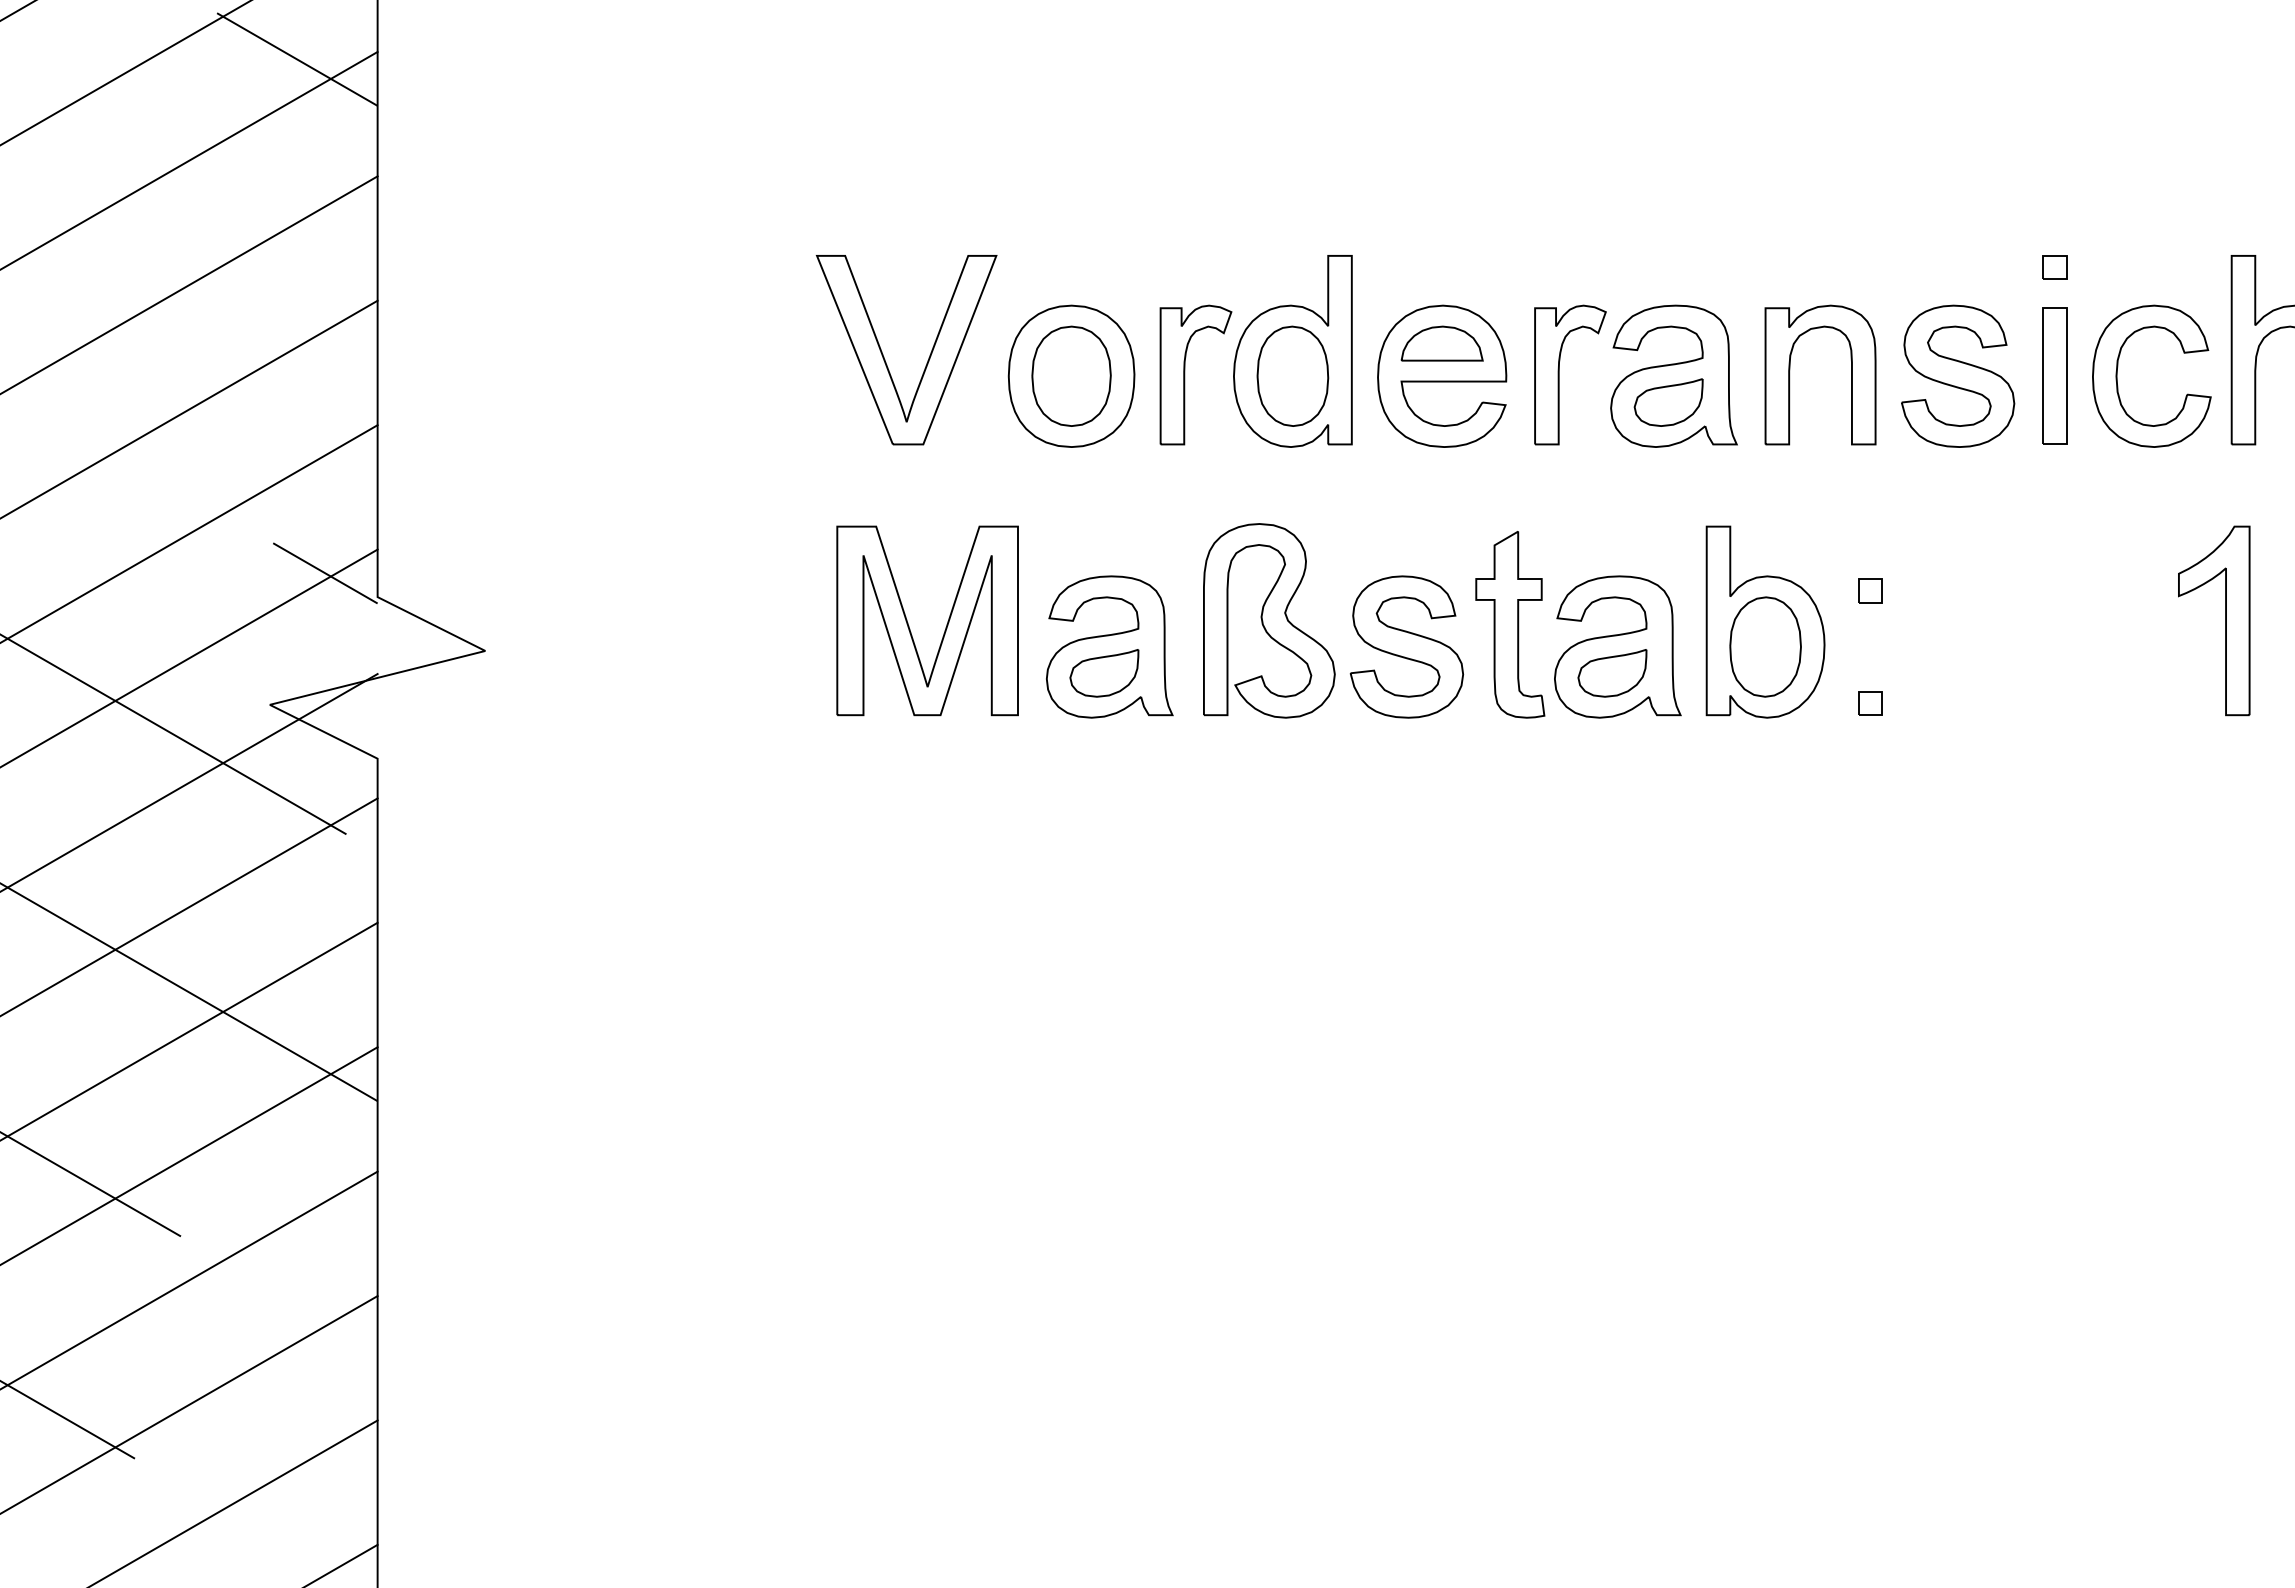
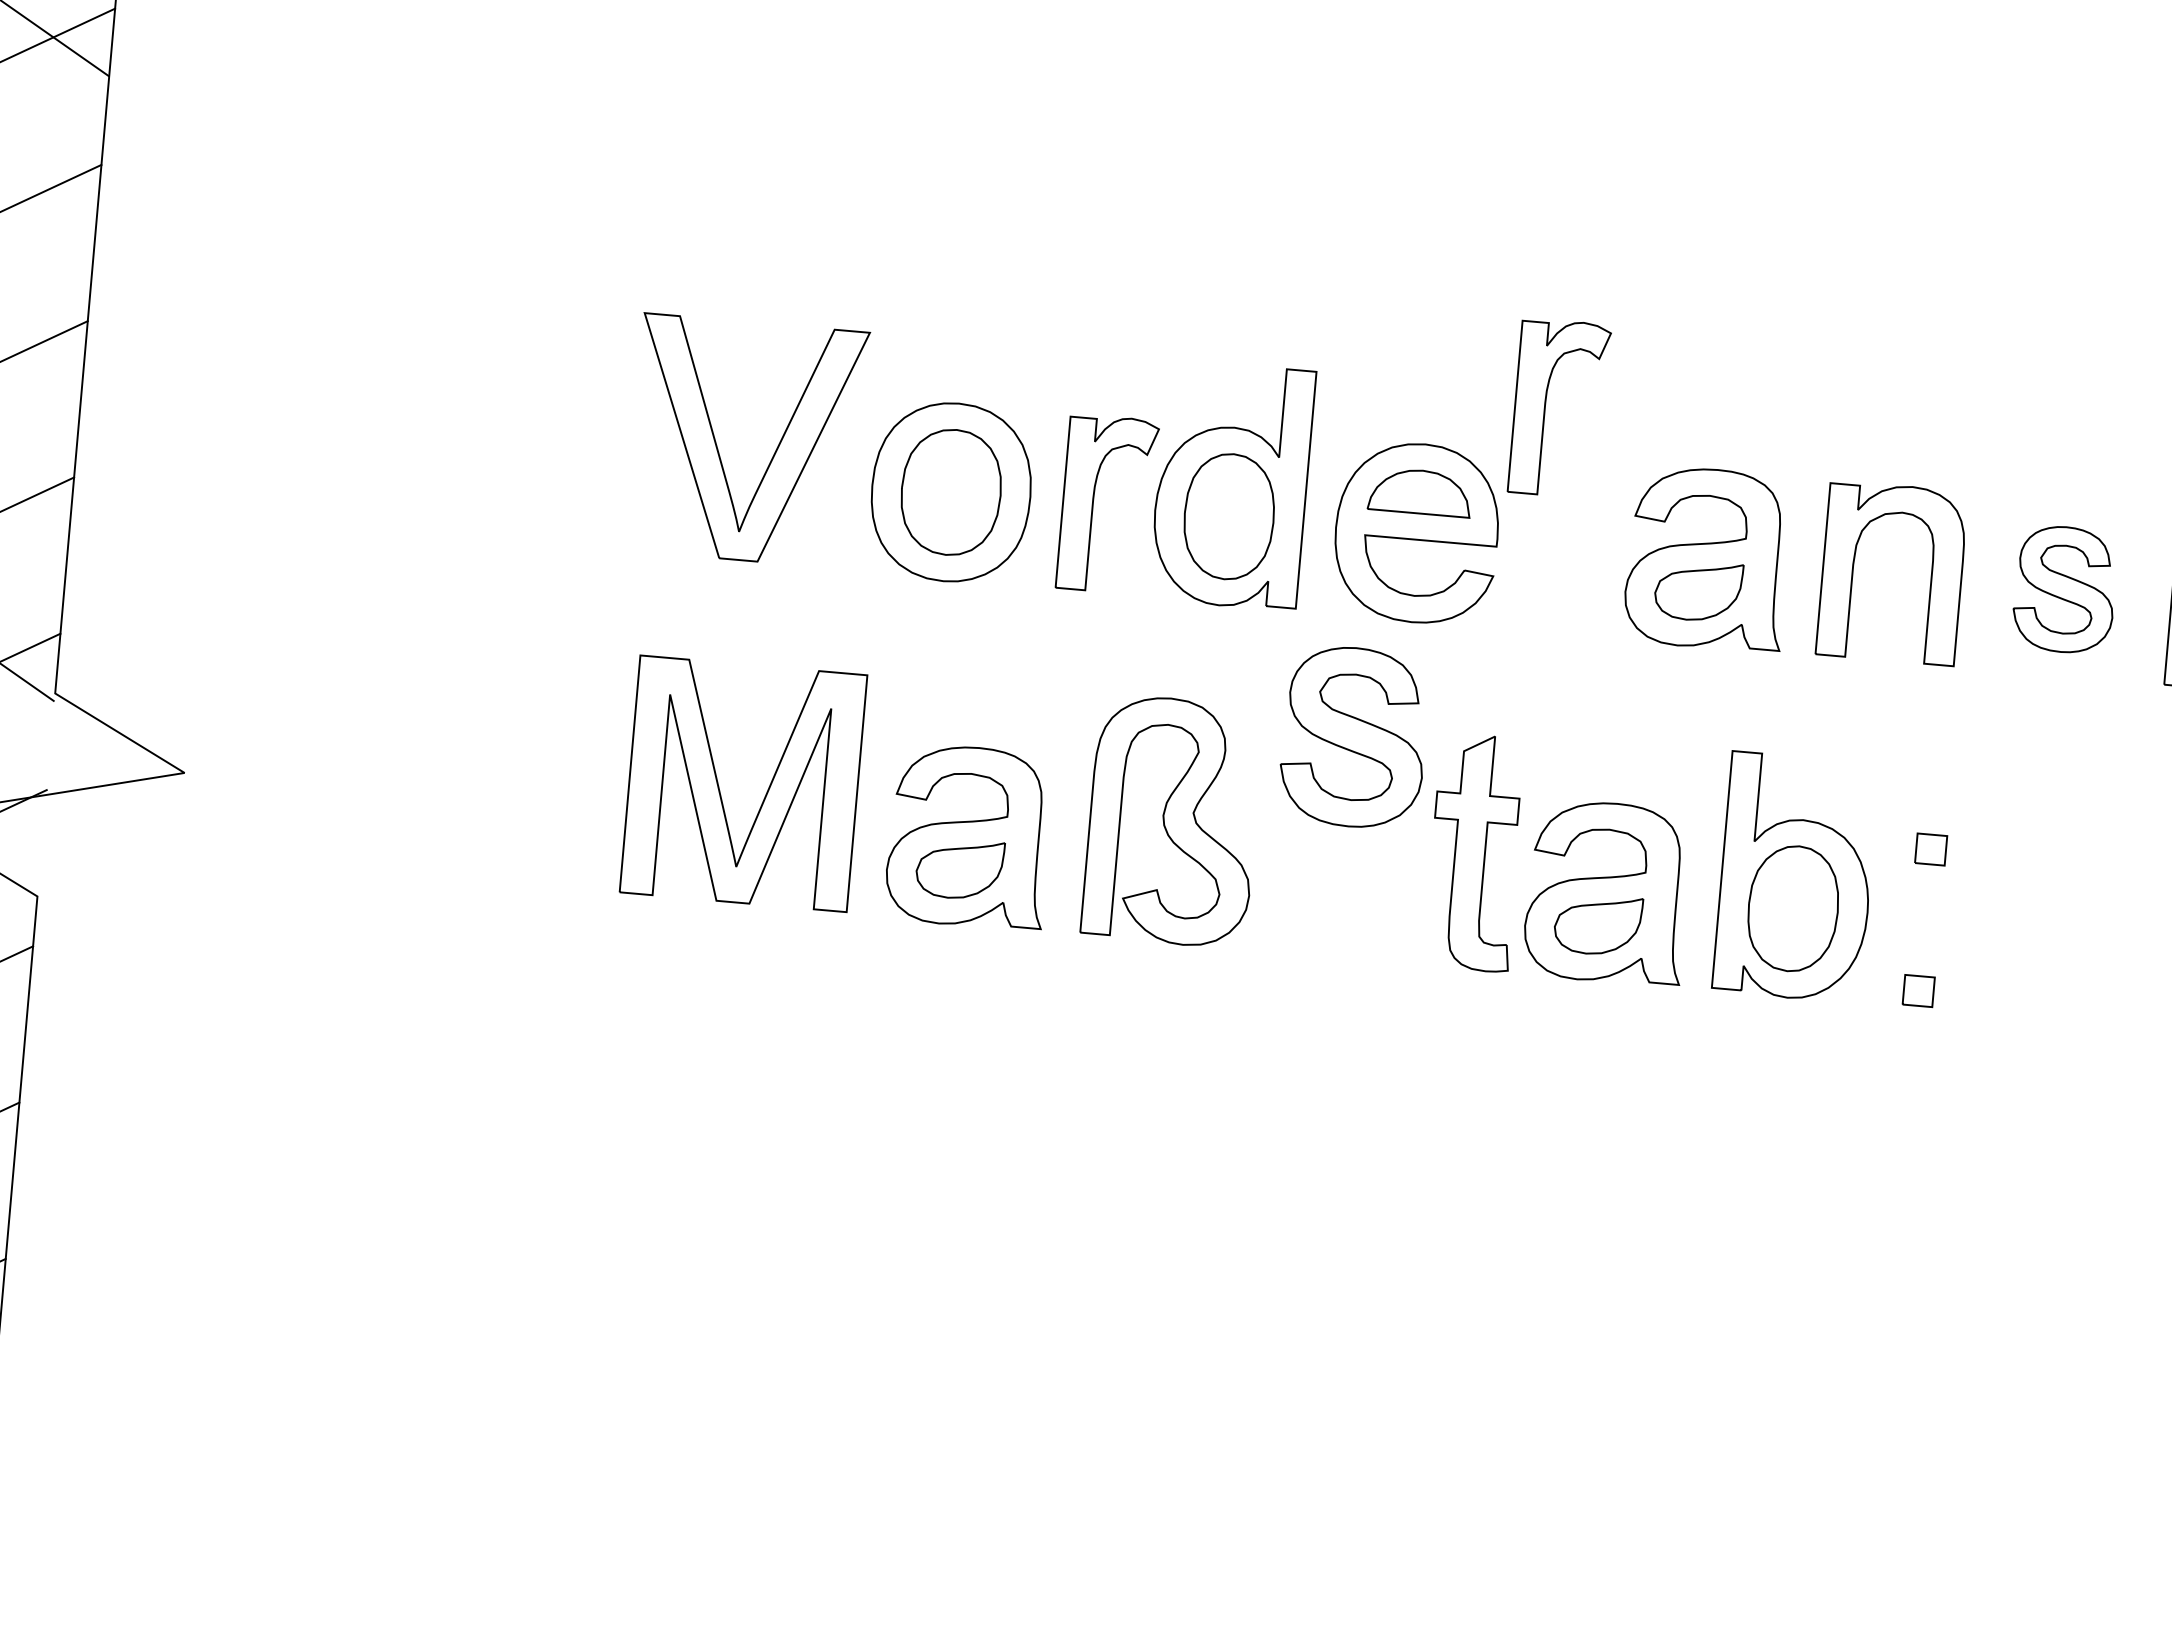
part: (1559, 374) -> (1545, 406), moved
part: (1958, 375) -> (2065, 588), size x0.7
part: (1406, 646) -> (1353, 736), moved

